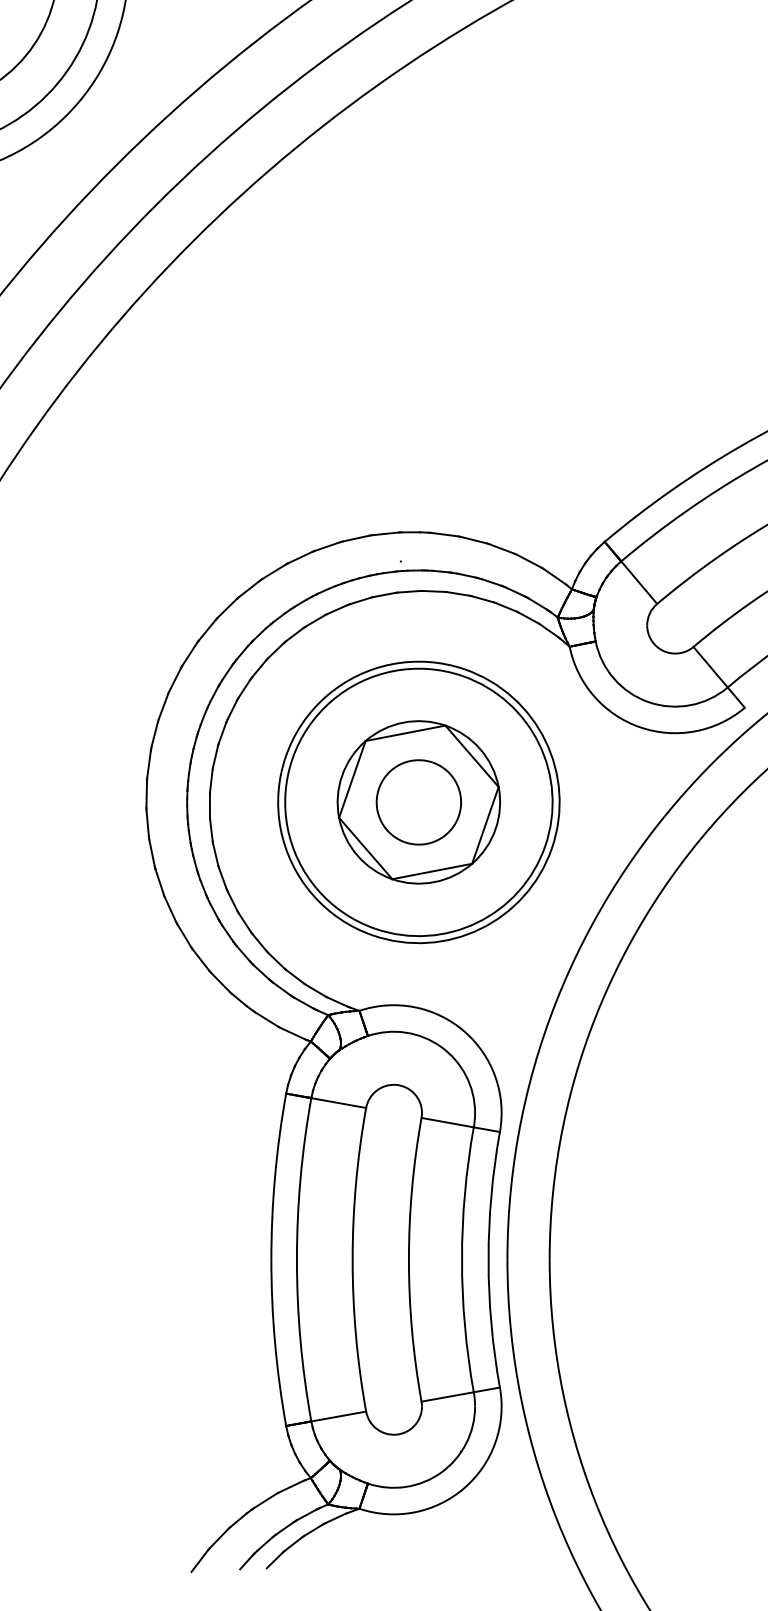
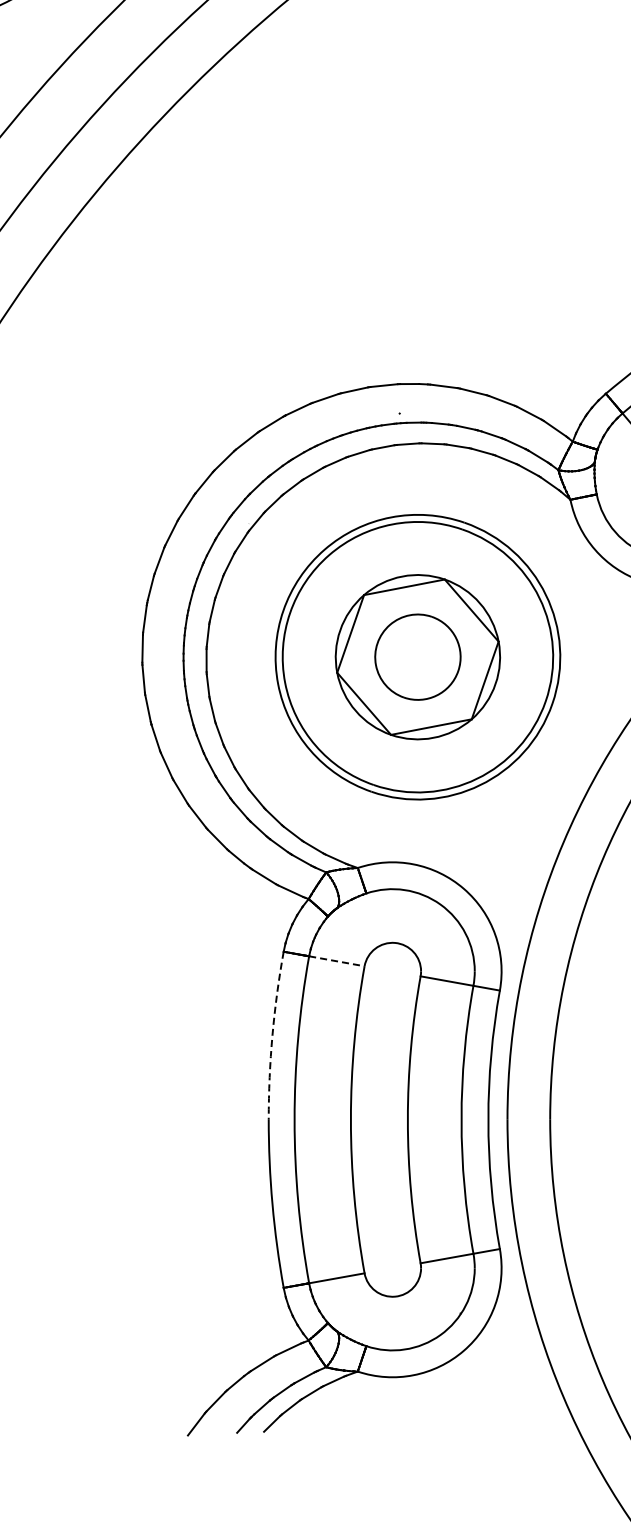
line: (338, 1103) -> (336, 961), solid -> dashed
arc: (275, 1176) -> (272, 1035), solid -> dashed

